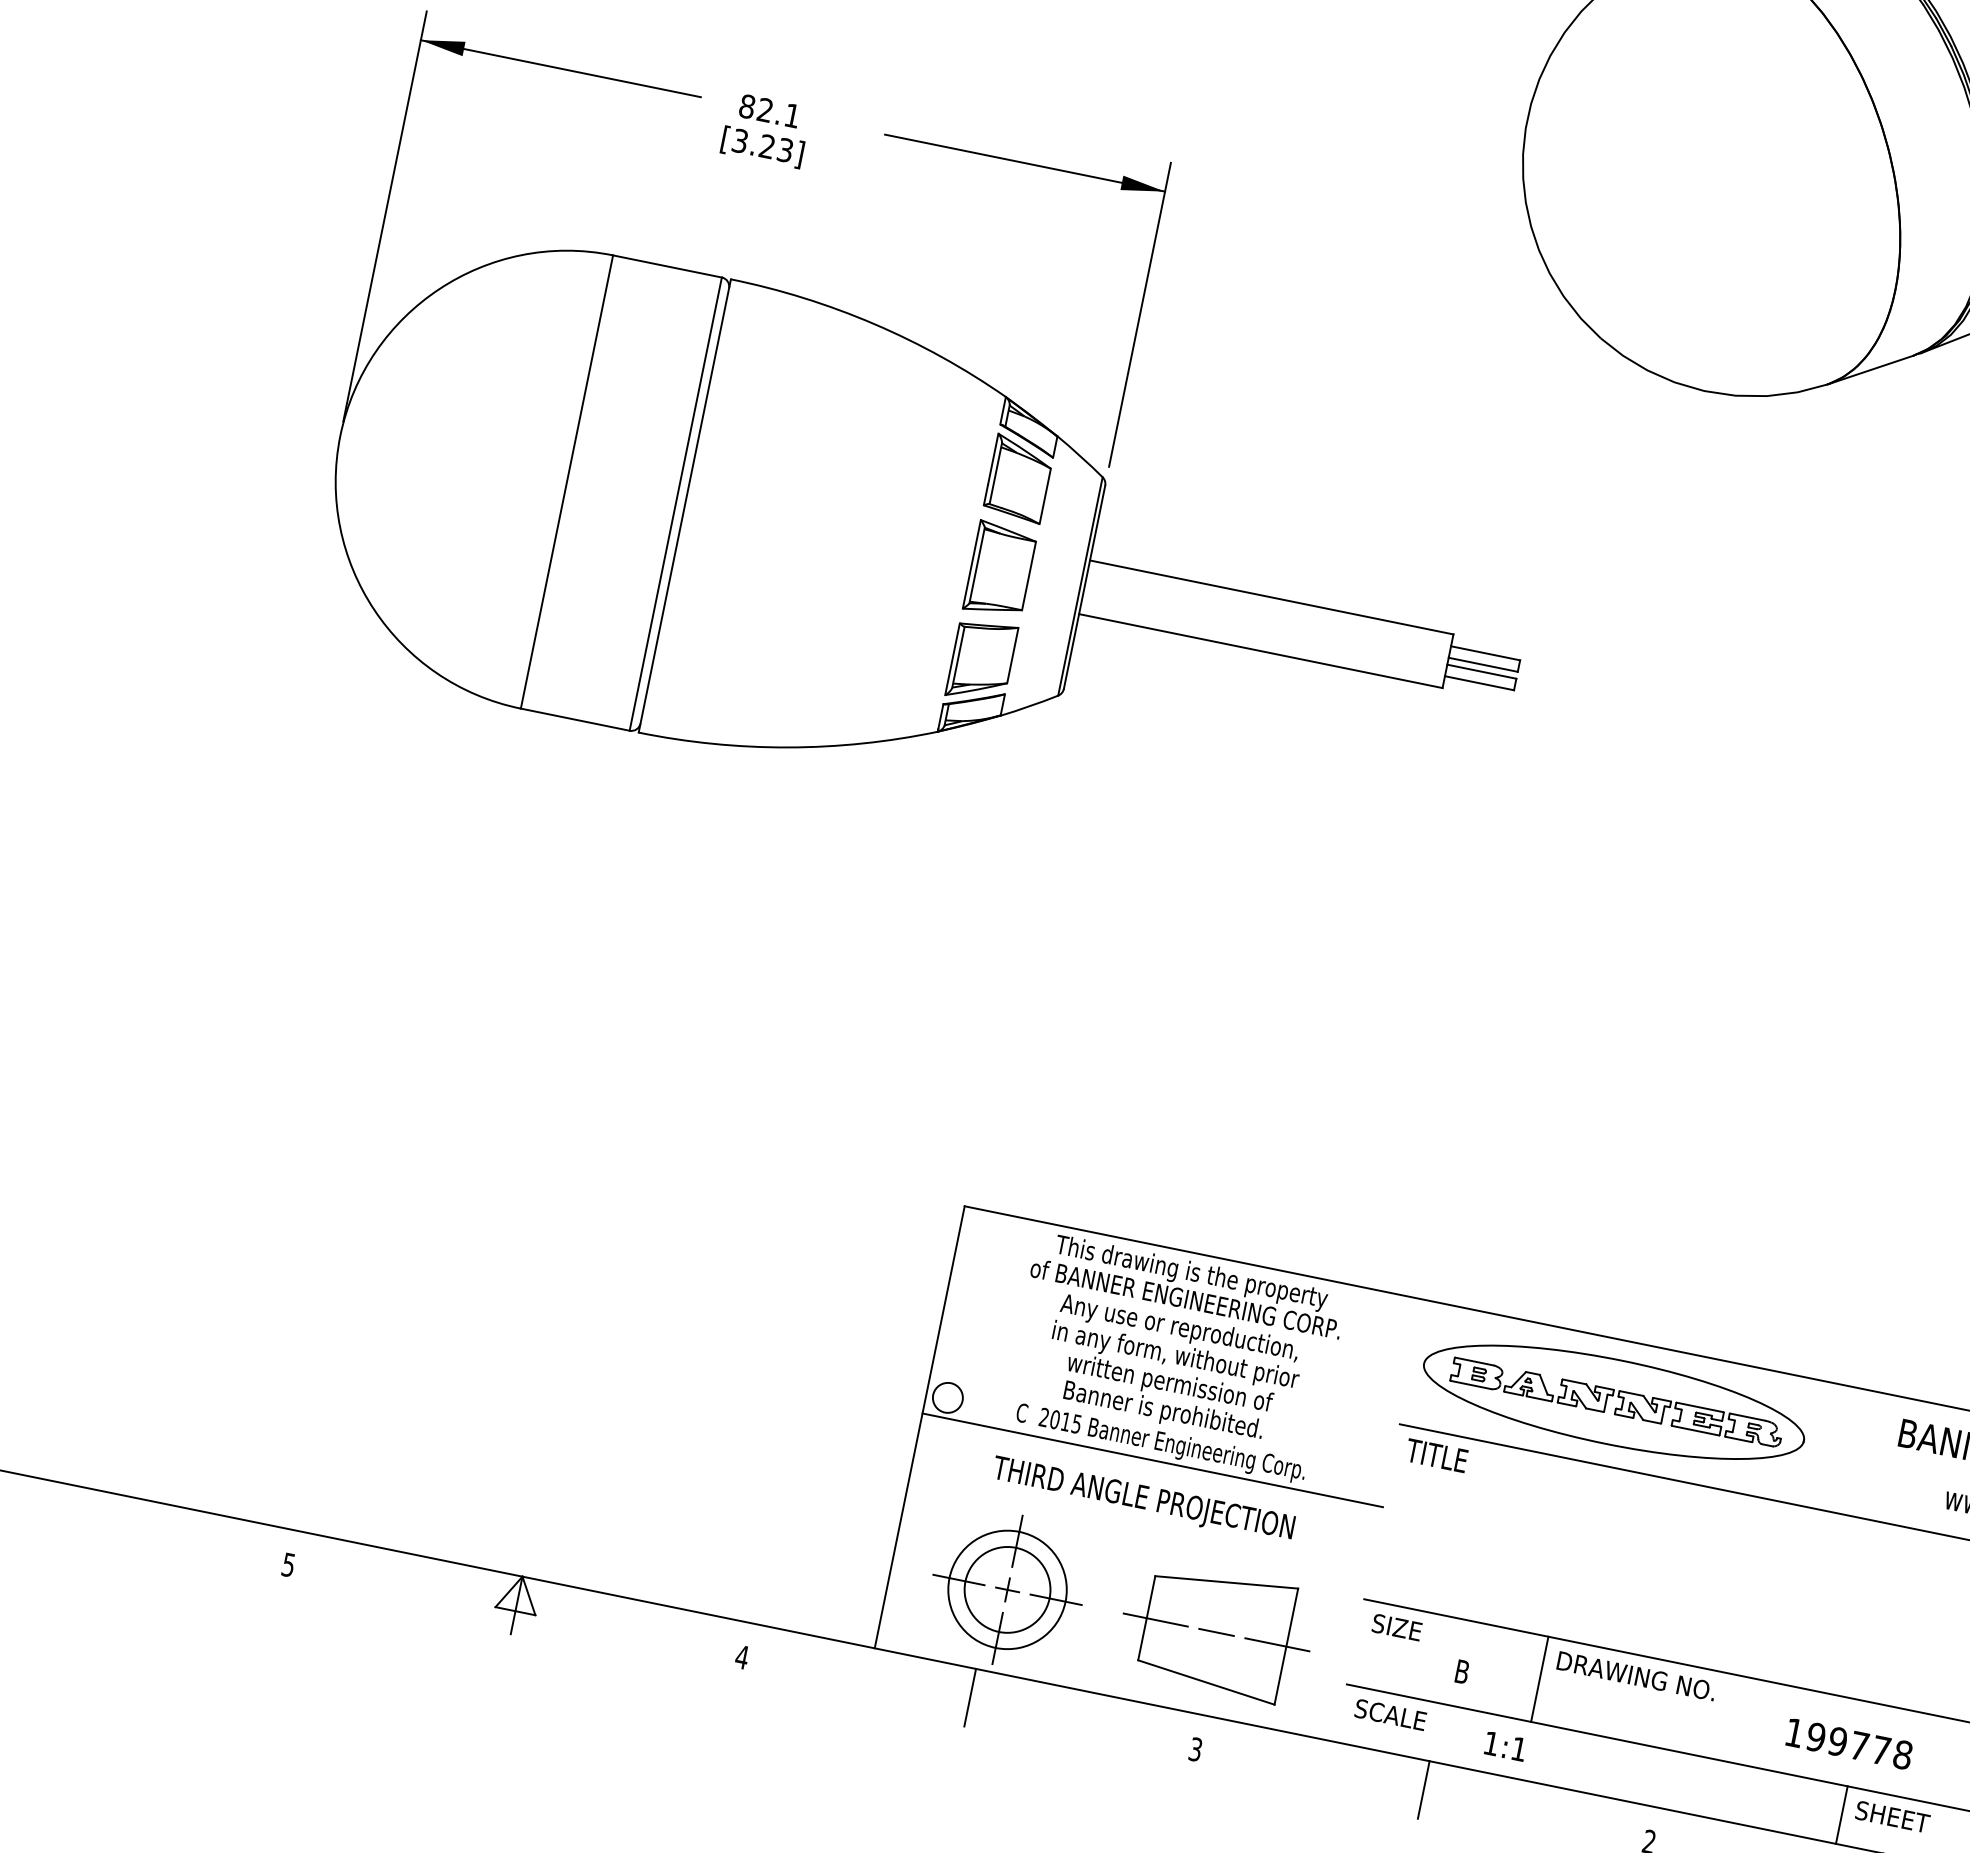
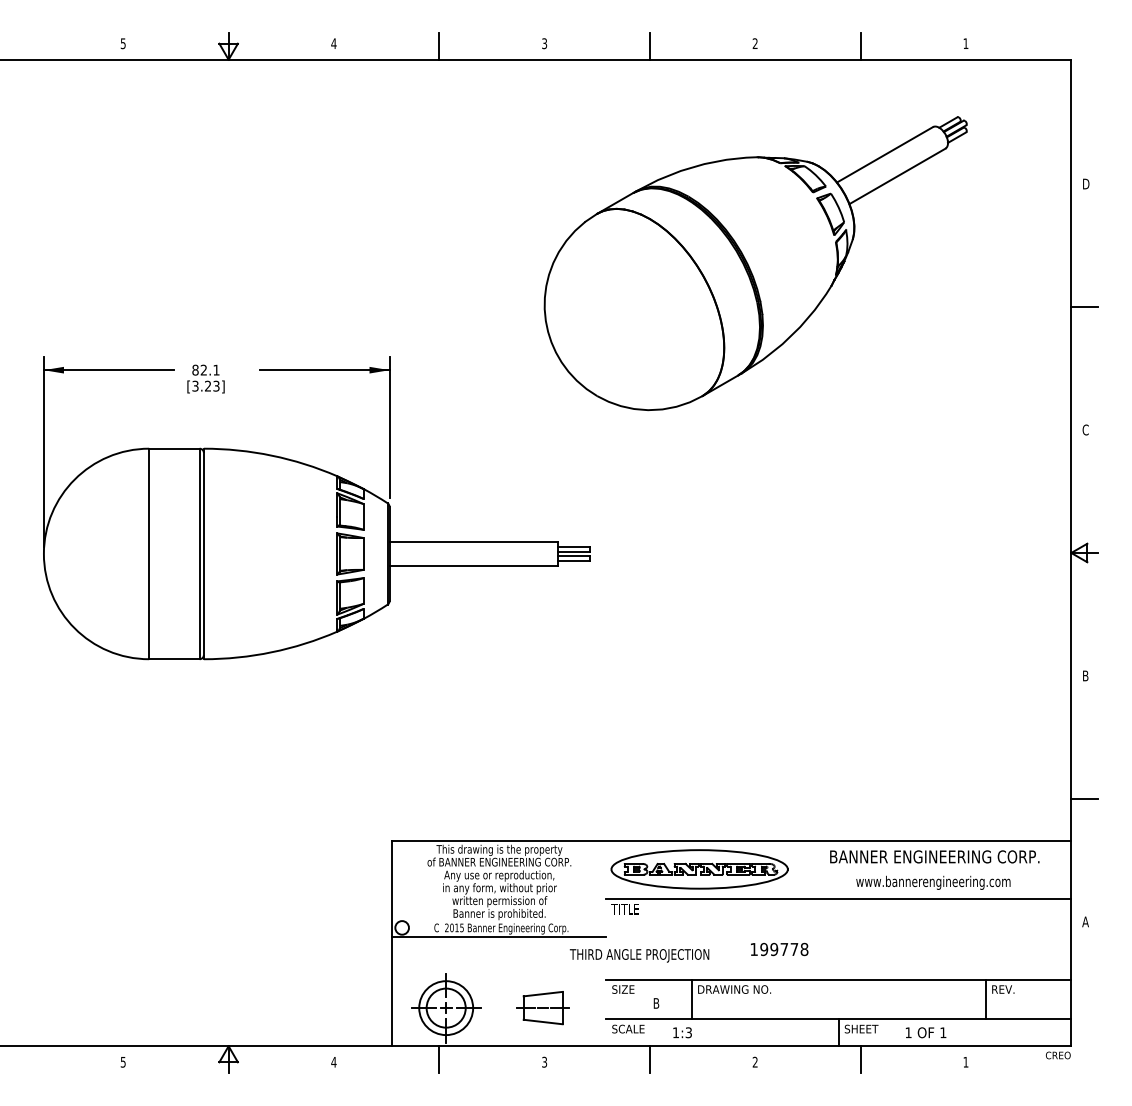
text: (1143, 1499) -> (639, 955), moved
part: (1215, 1630) -> (542, 1007), size x0.6
text: (1849, 1744) -> (779, 949), moved
text: (1518, 1748) -> (688, 1032), 1:1 -> 1:3

